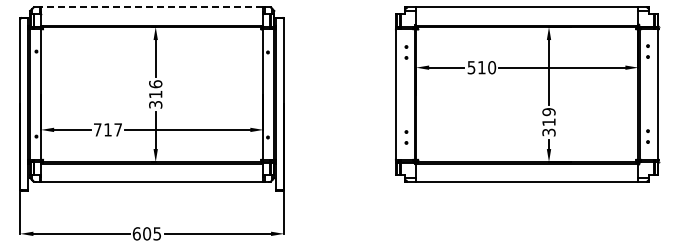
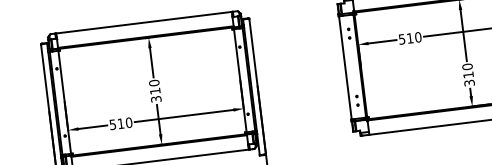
line: (151, 7) -> (143, 22), dashed -> solid
text: (155, 84) -> (154, 83), 316 -> 310
text: (548, 112) -> (467, 67), 319 -> 310
text: (107, 129) -> (120, 123), 717 -> 510

